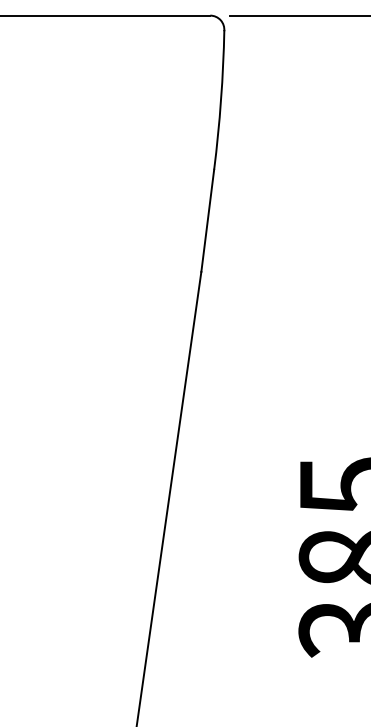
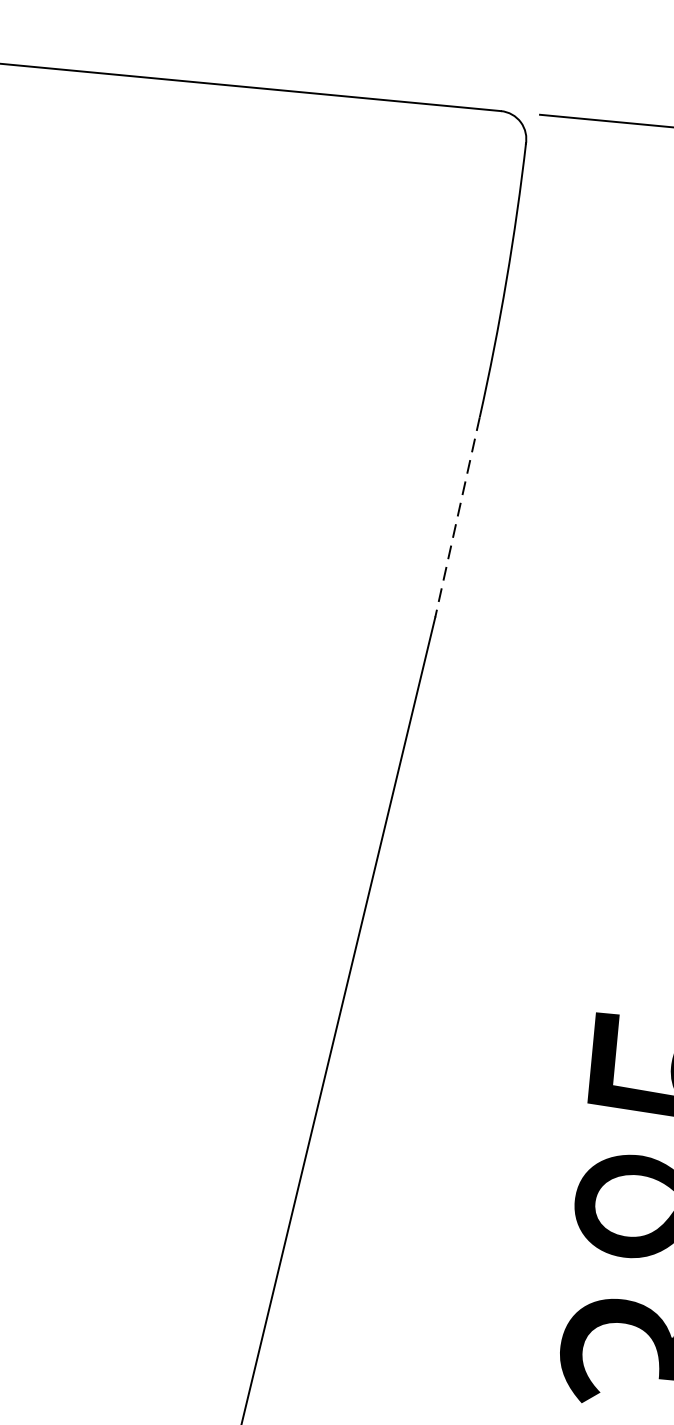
line: (207, 221) -> (456, 518), solid -> dashed

